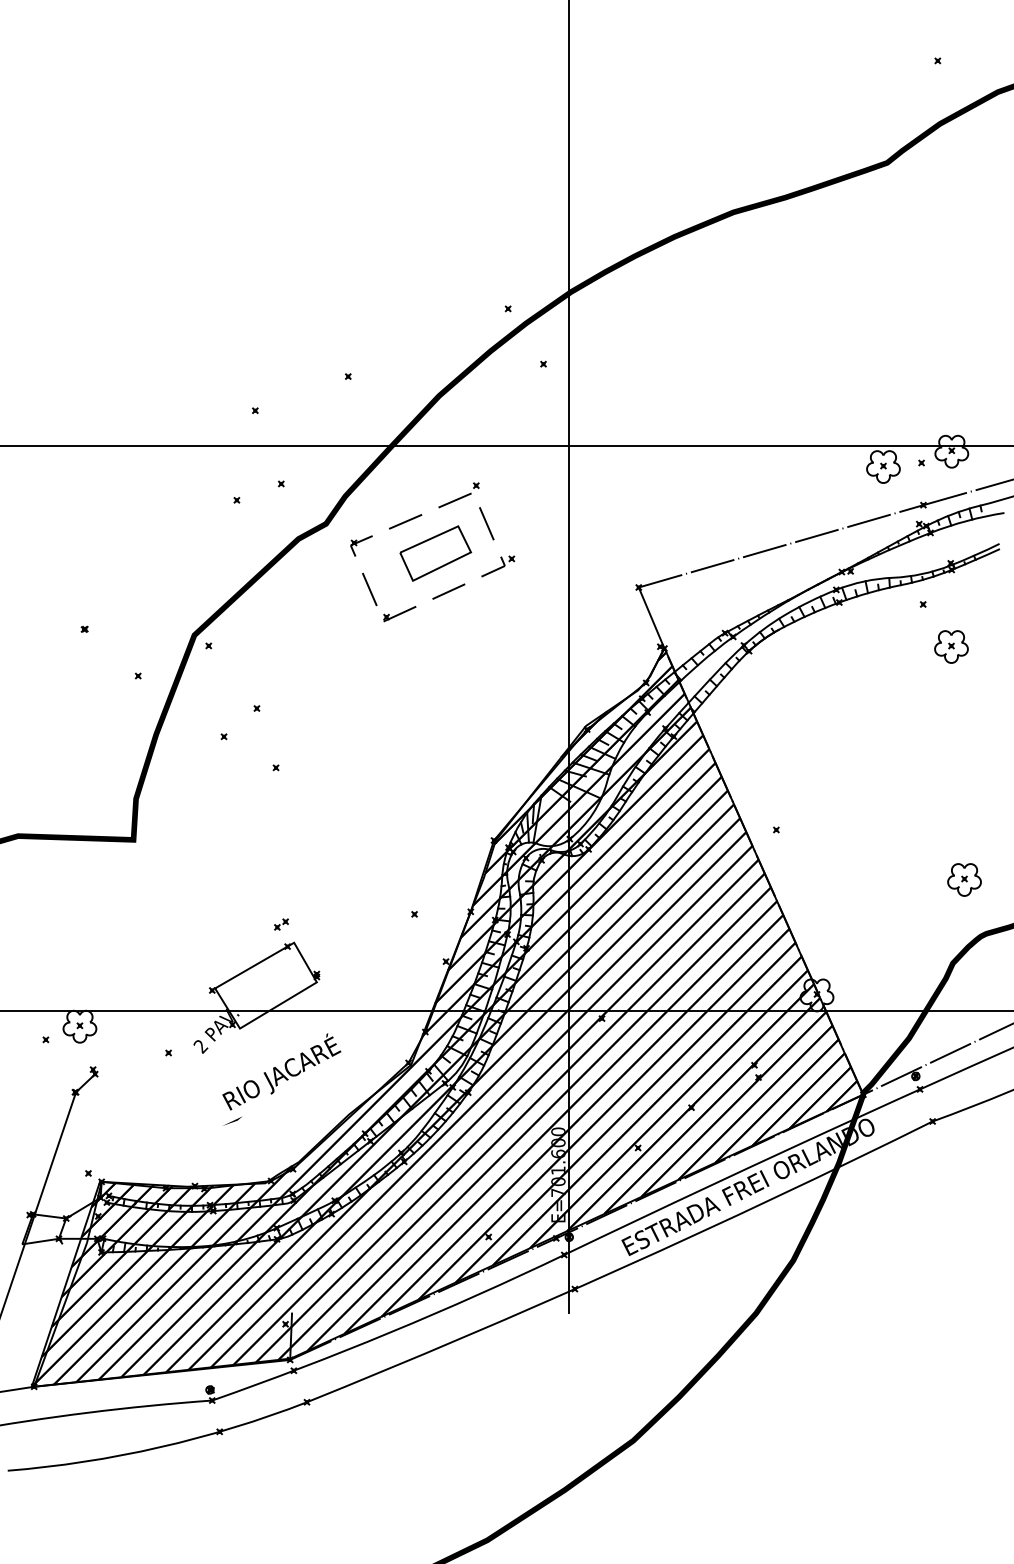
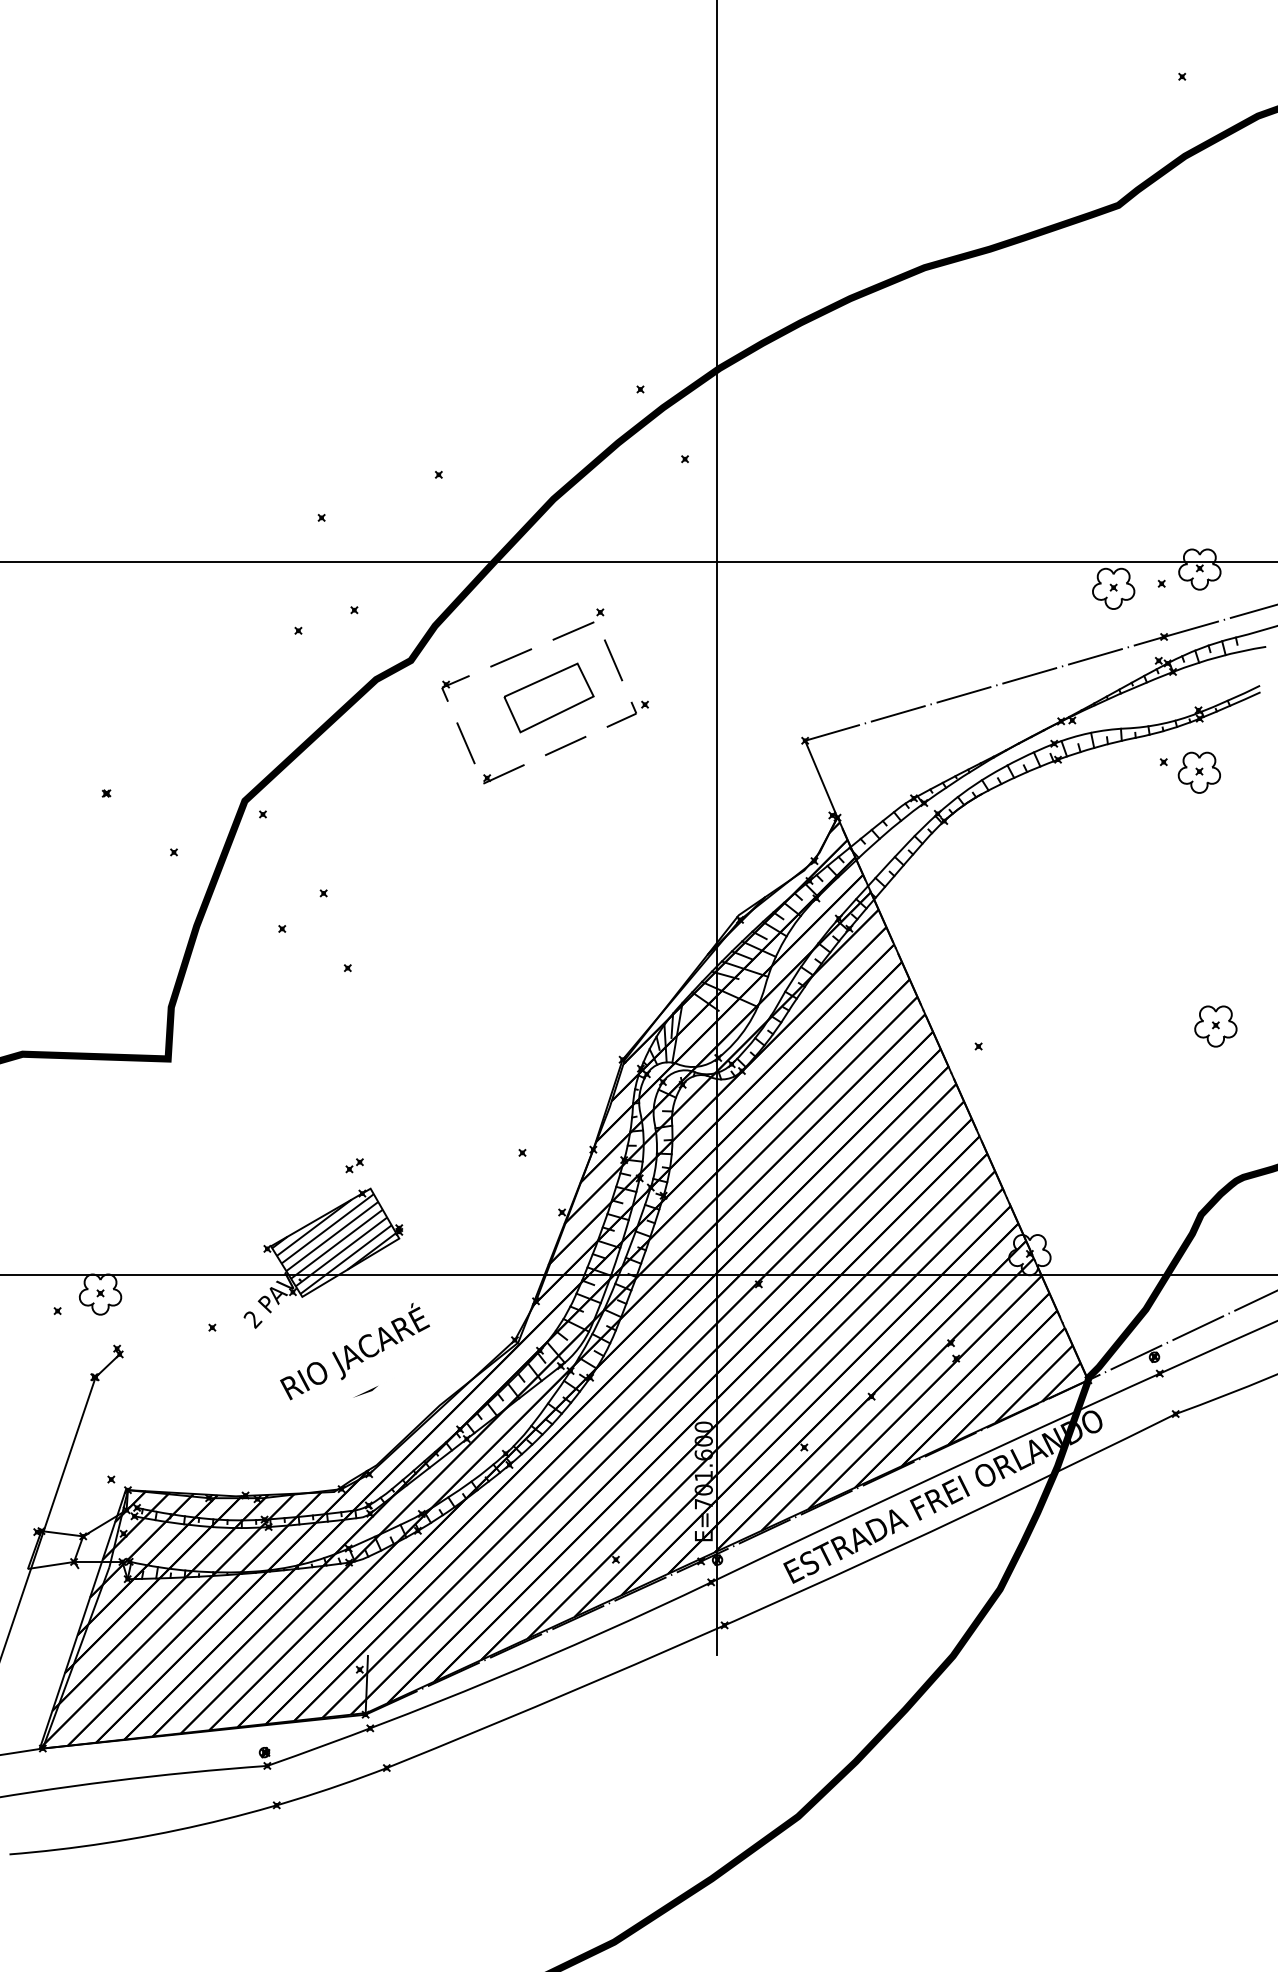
part: (950, 646) -> (1198, 772), moved
part: (964, 879) -> (1215, 1026), moved
hatch: (265, 986) -> (334, 1243), added
line: (232, 1121) -> (365, 1391), moved

